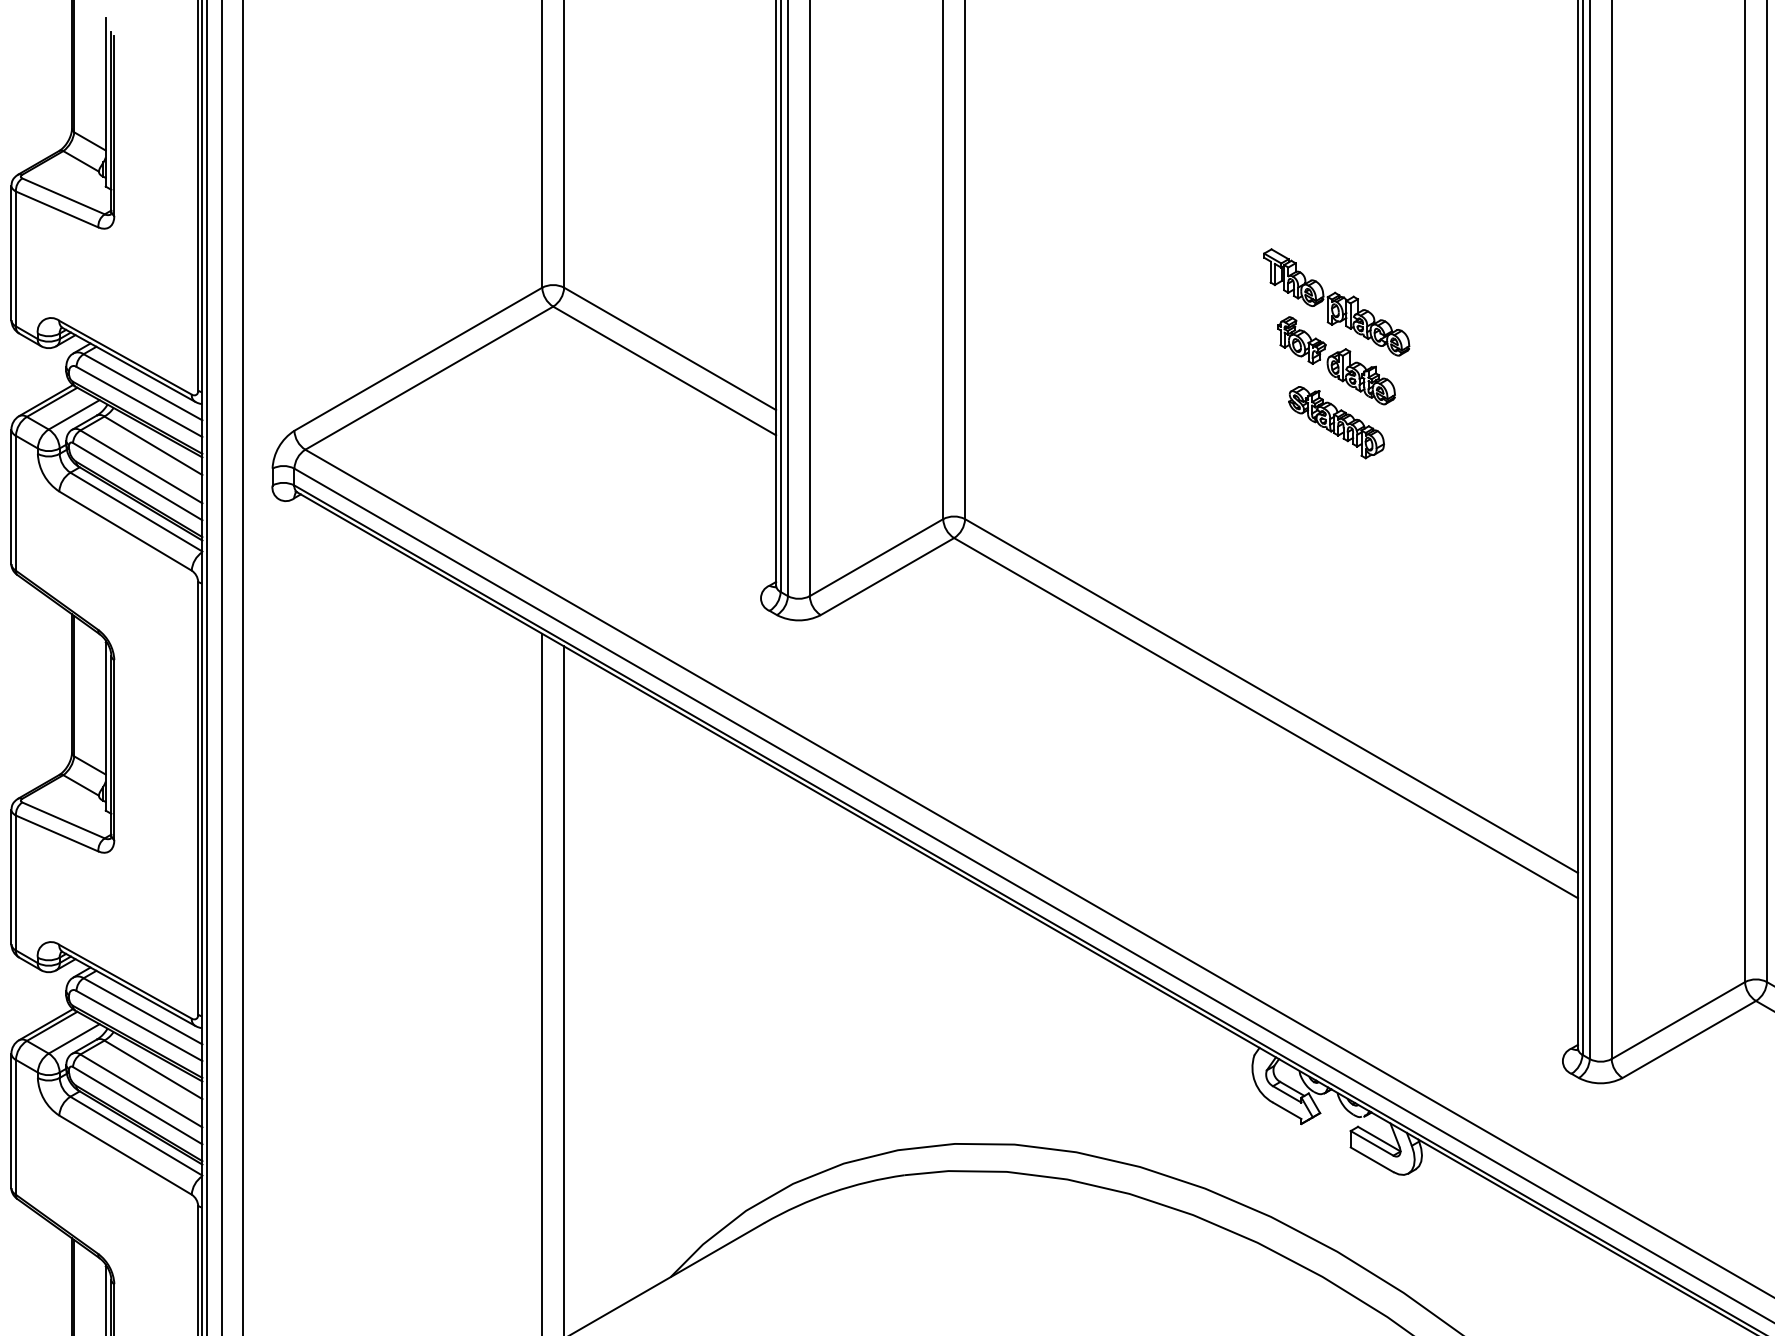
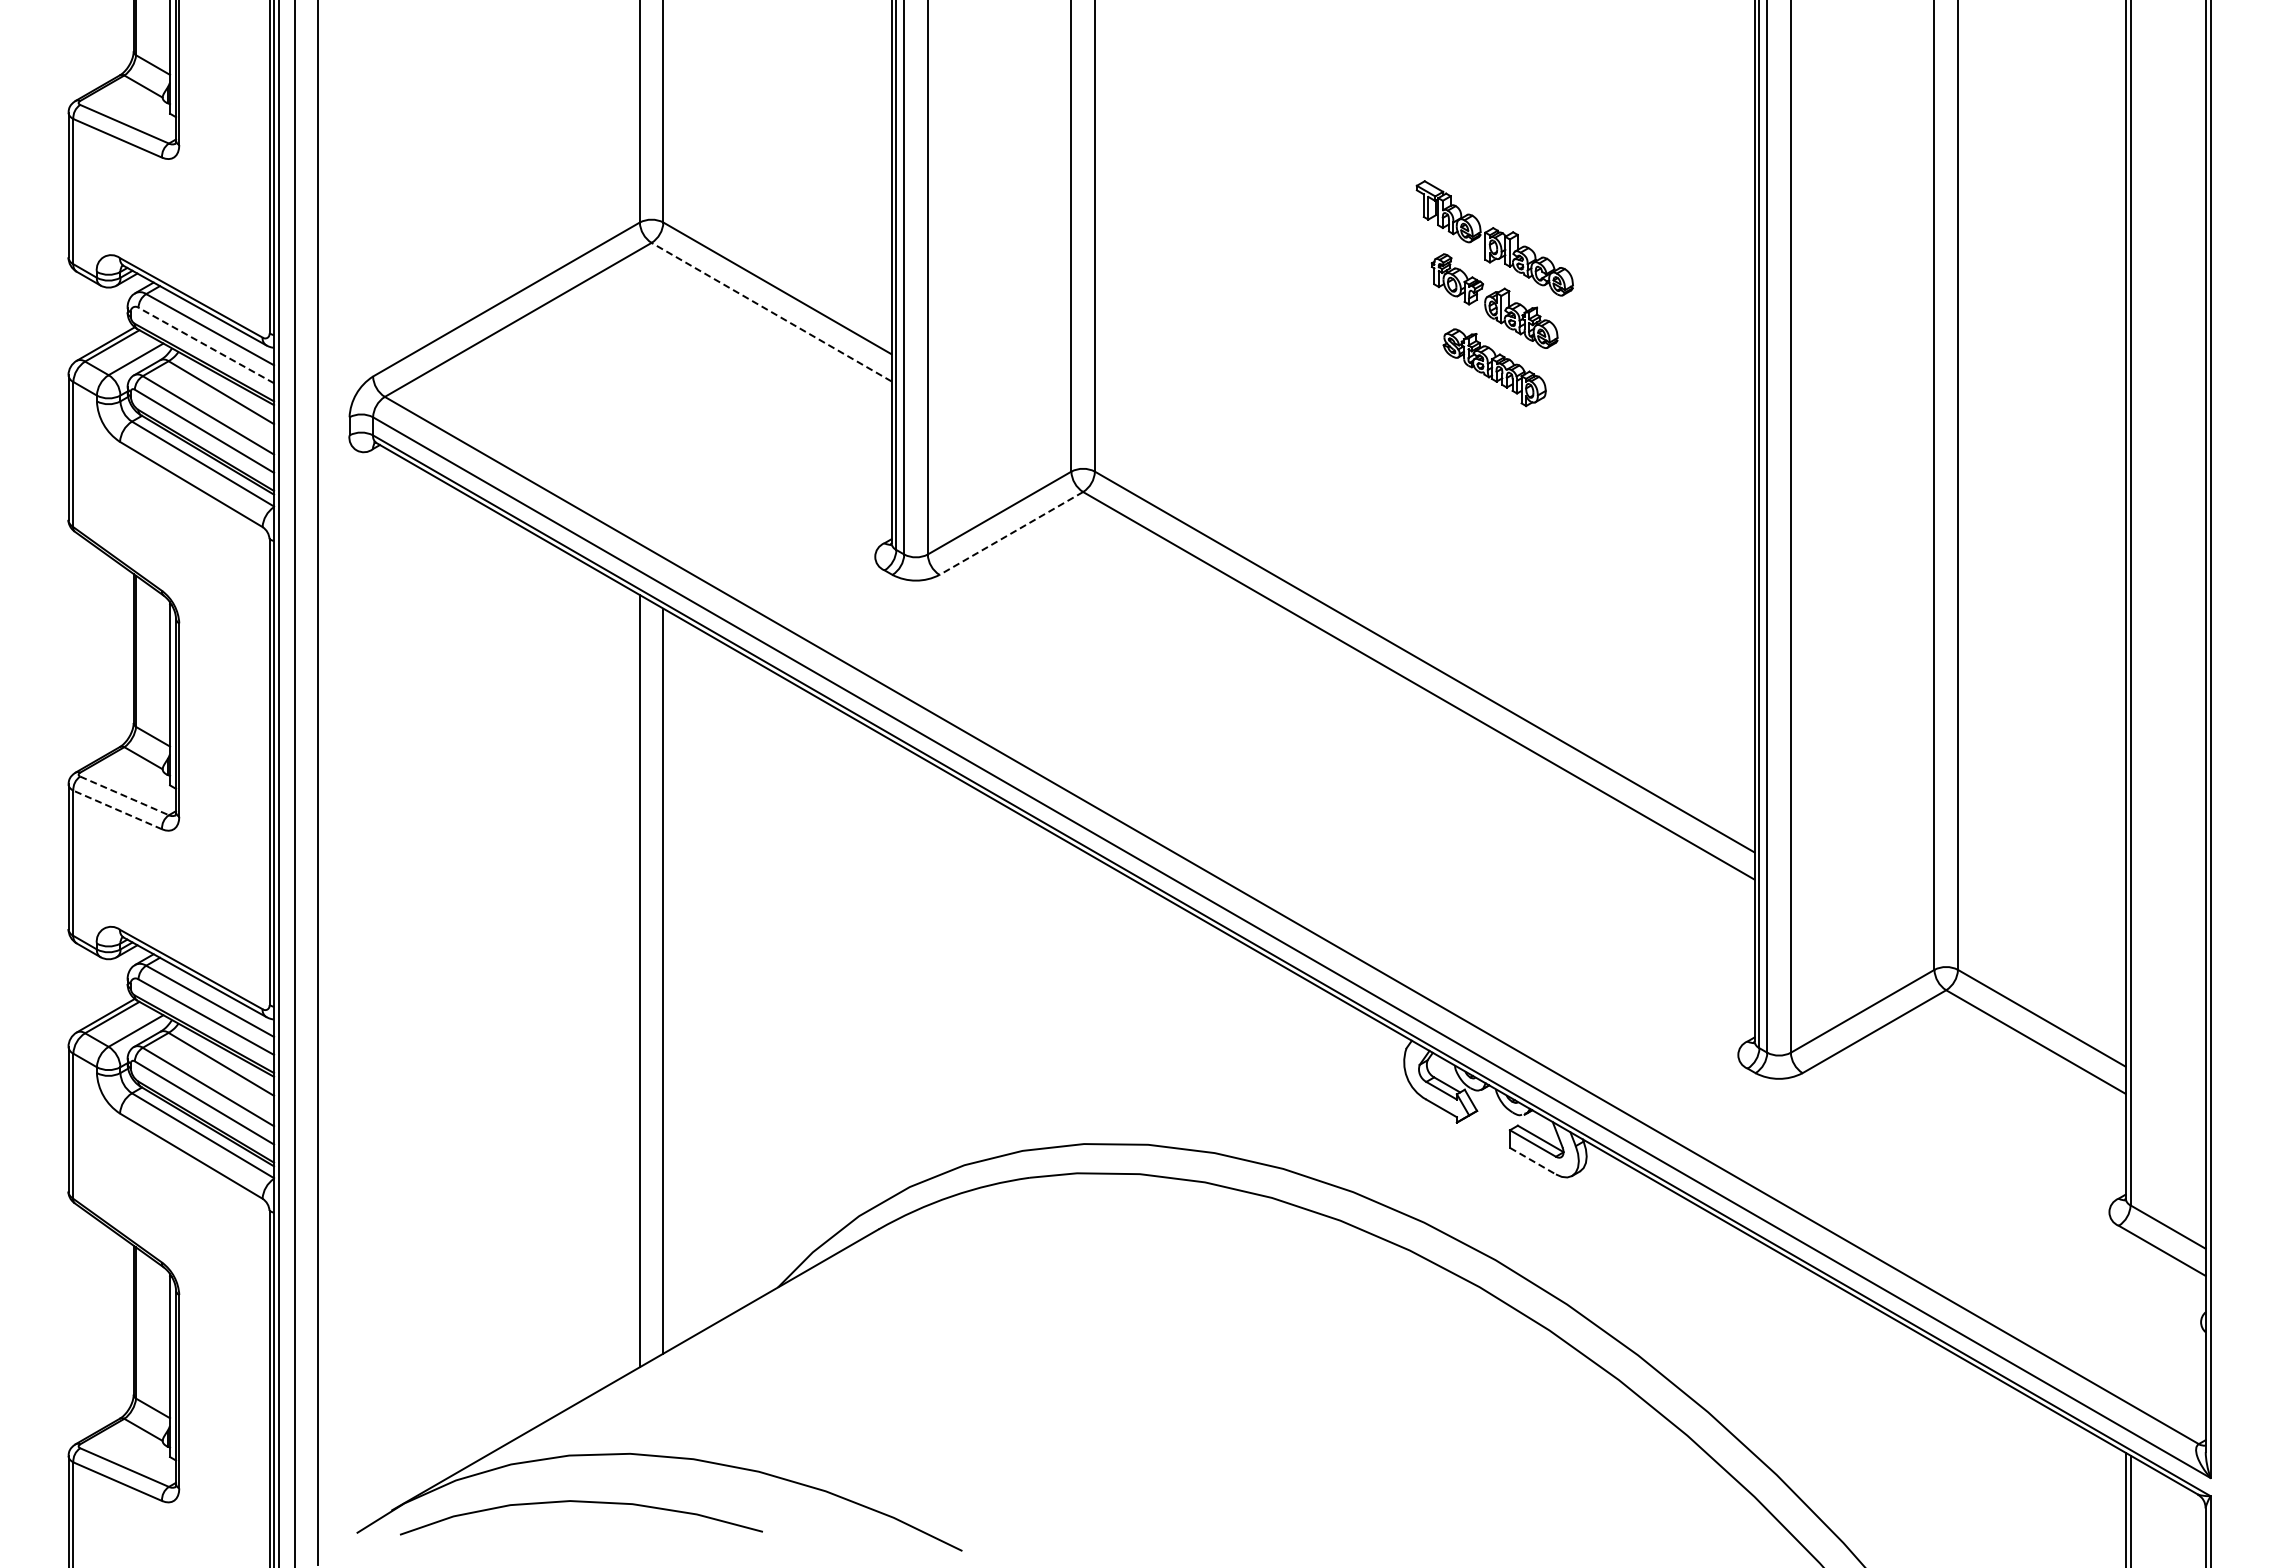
line: (664, 371) -> (771, 312), solid -> dashed
line: (139, 401) -> (206, 345), solid -> dashed
line: (887, 576) -> (1011, 533), solid -> dashed
line: (64, 820) -> (125, 796), solid -> dashed
line: (56, 833) -> (117, 809), solid -> dashed
line: (1372, 1160) -> (1533, 1161), solid -> dashed

